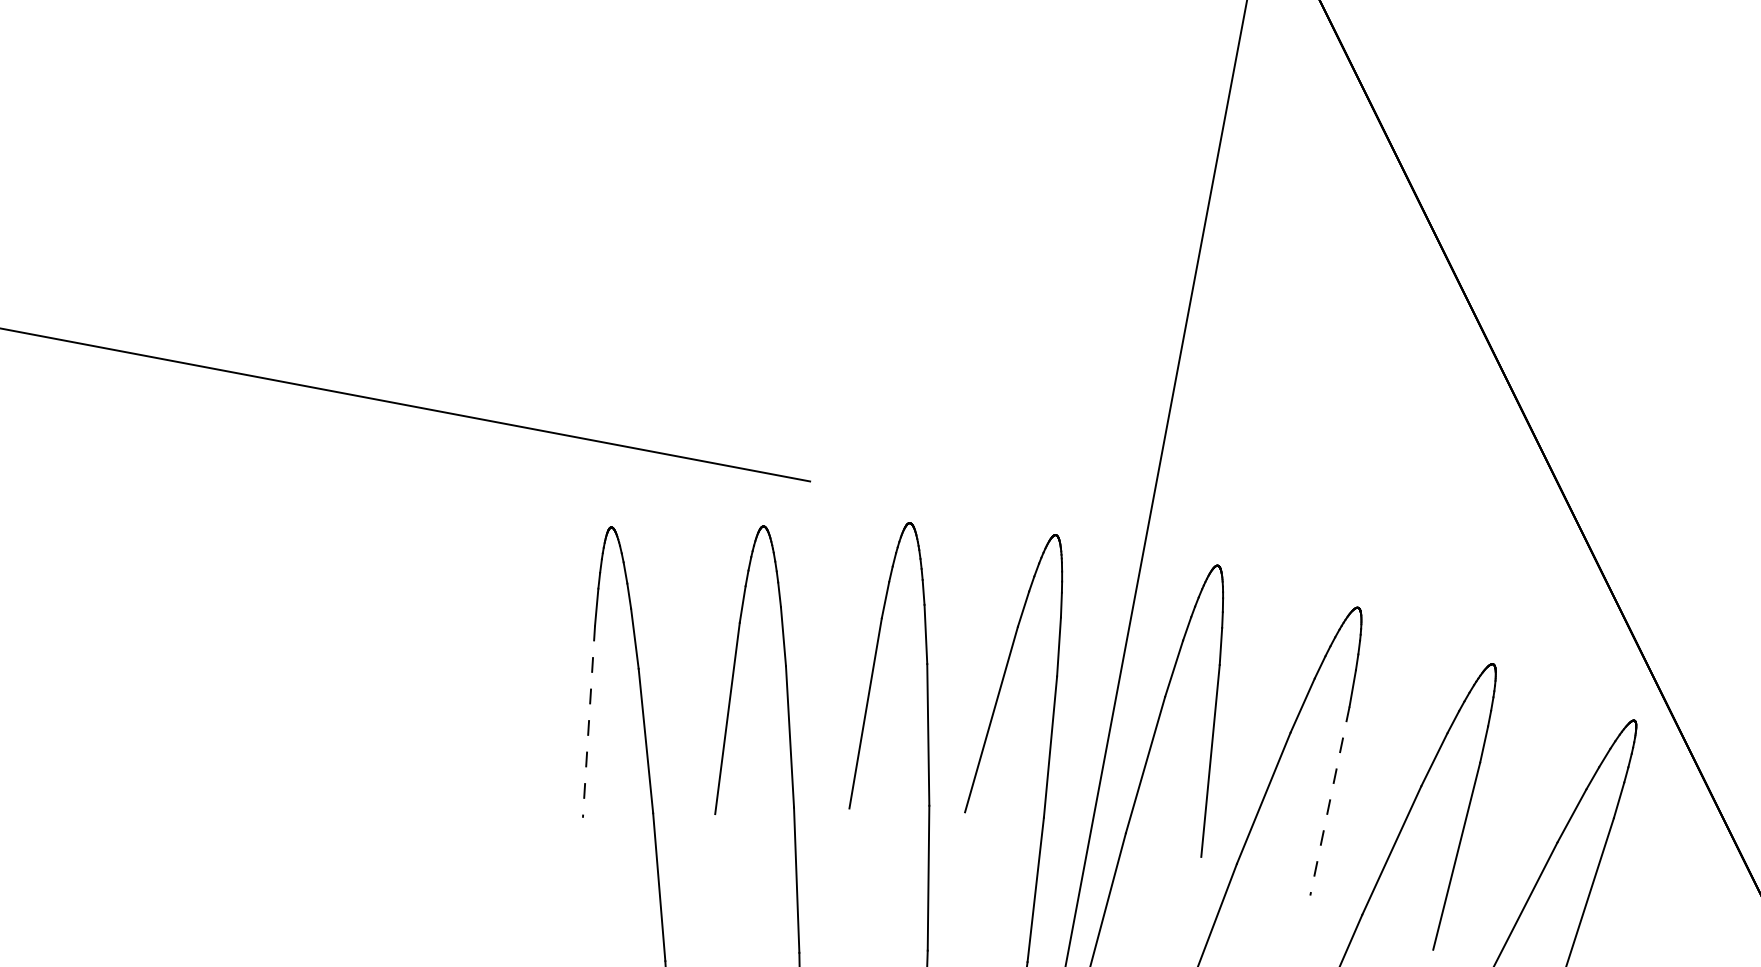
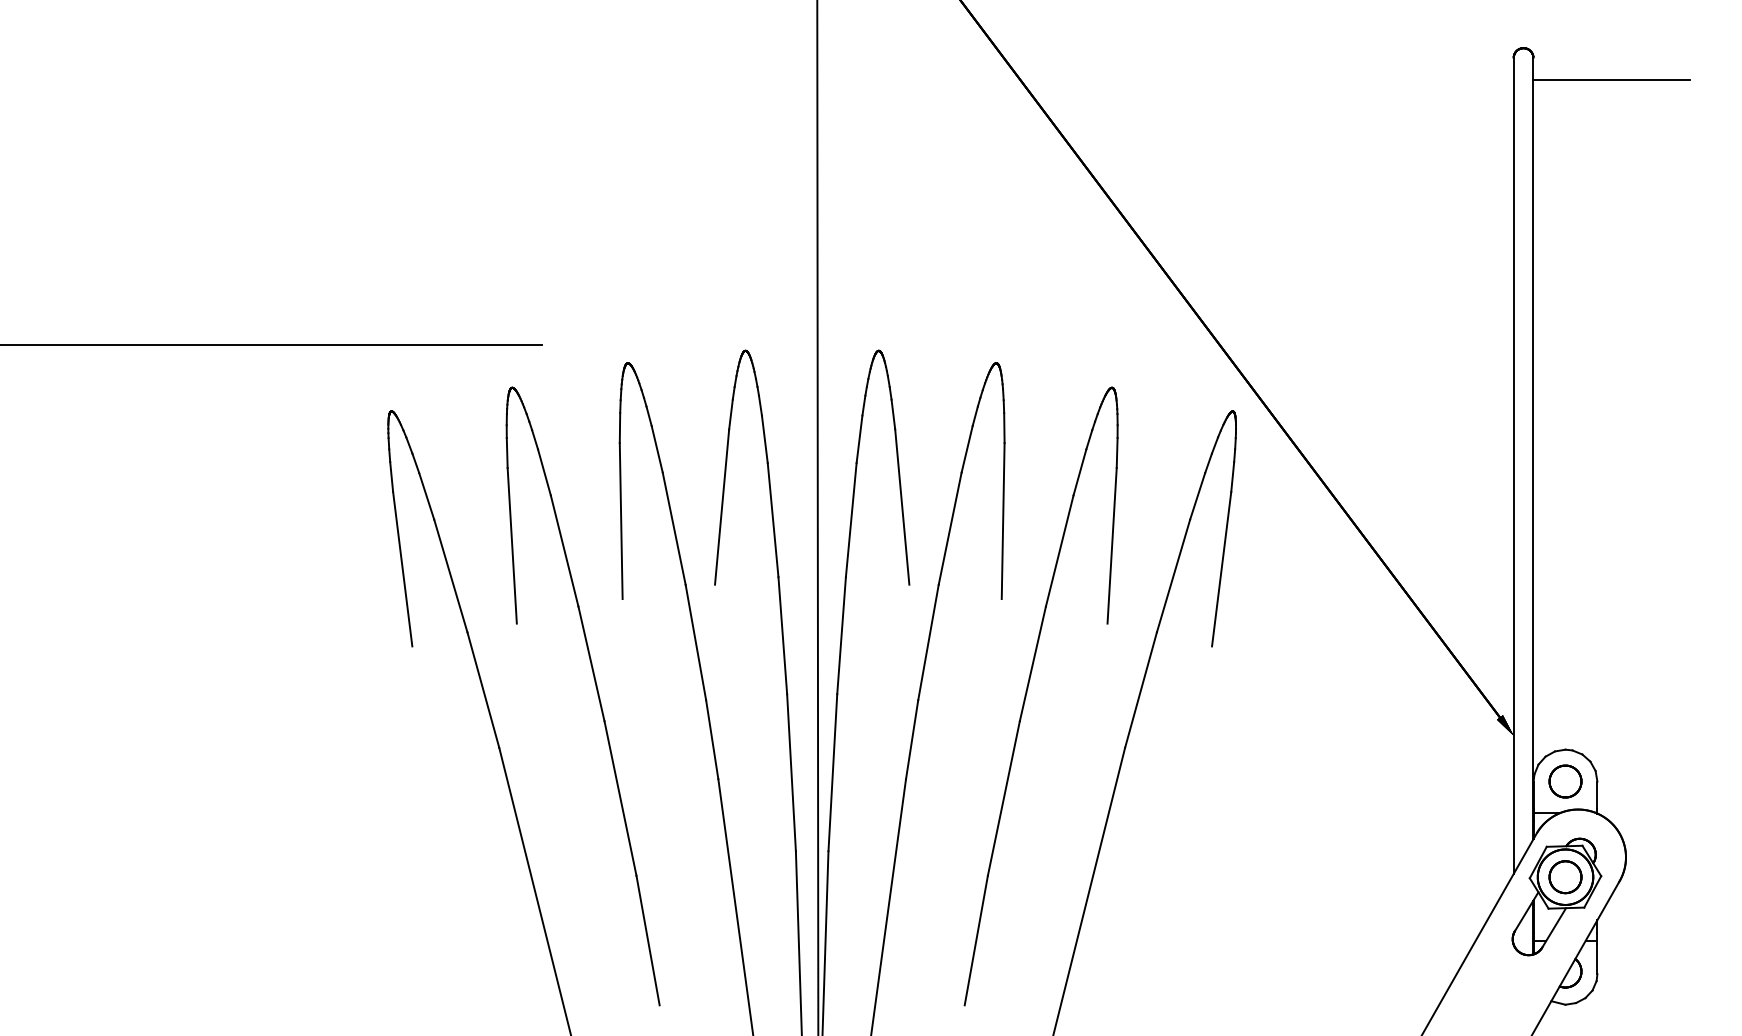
line: (588, 722) -> (402, 569), dashed -> solid
line: (1330, 801) -> (1003, 521), dashed -> solid

